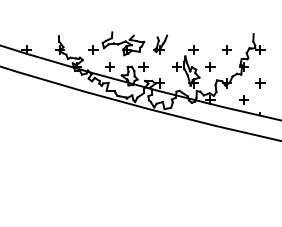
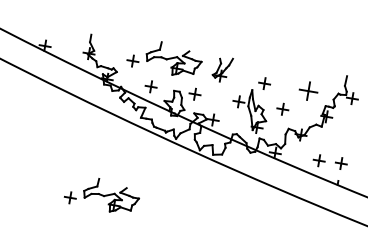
part: (226, 49) -> (307, 90), size x1.6
part: (260, 83) -> (341, 163), moved
part: (87, 152) -> (102, 194), added

